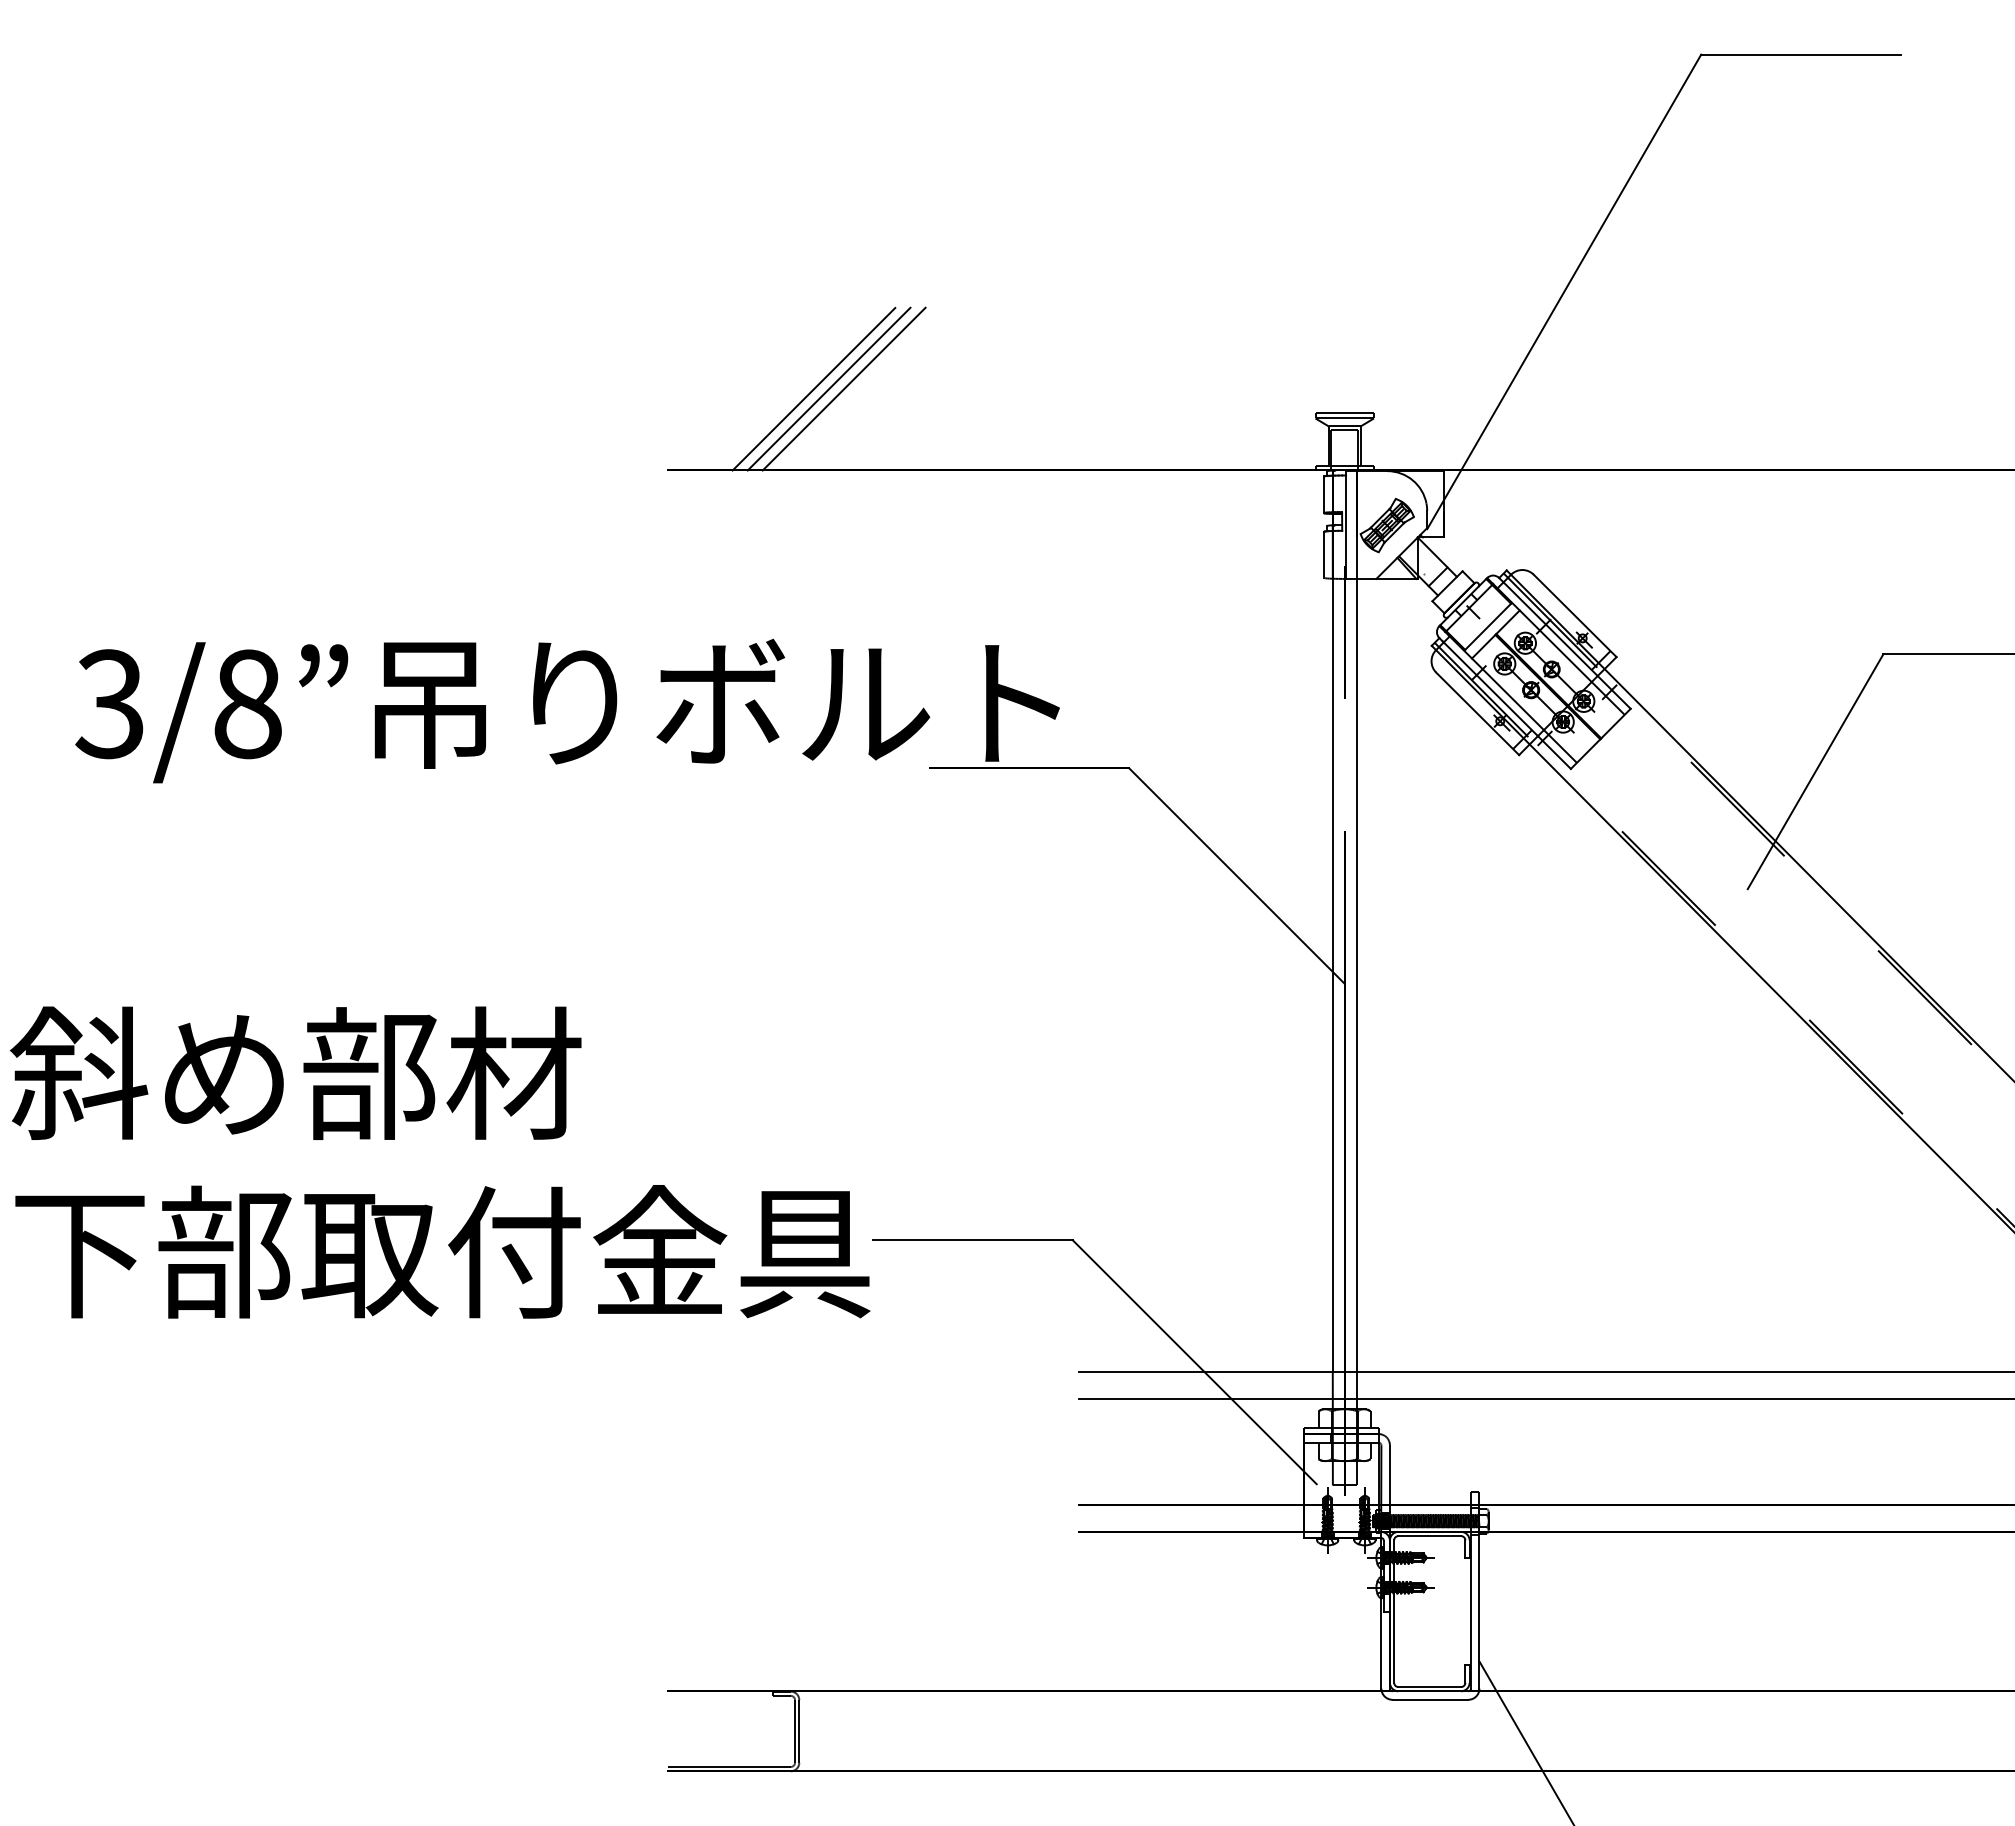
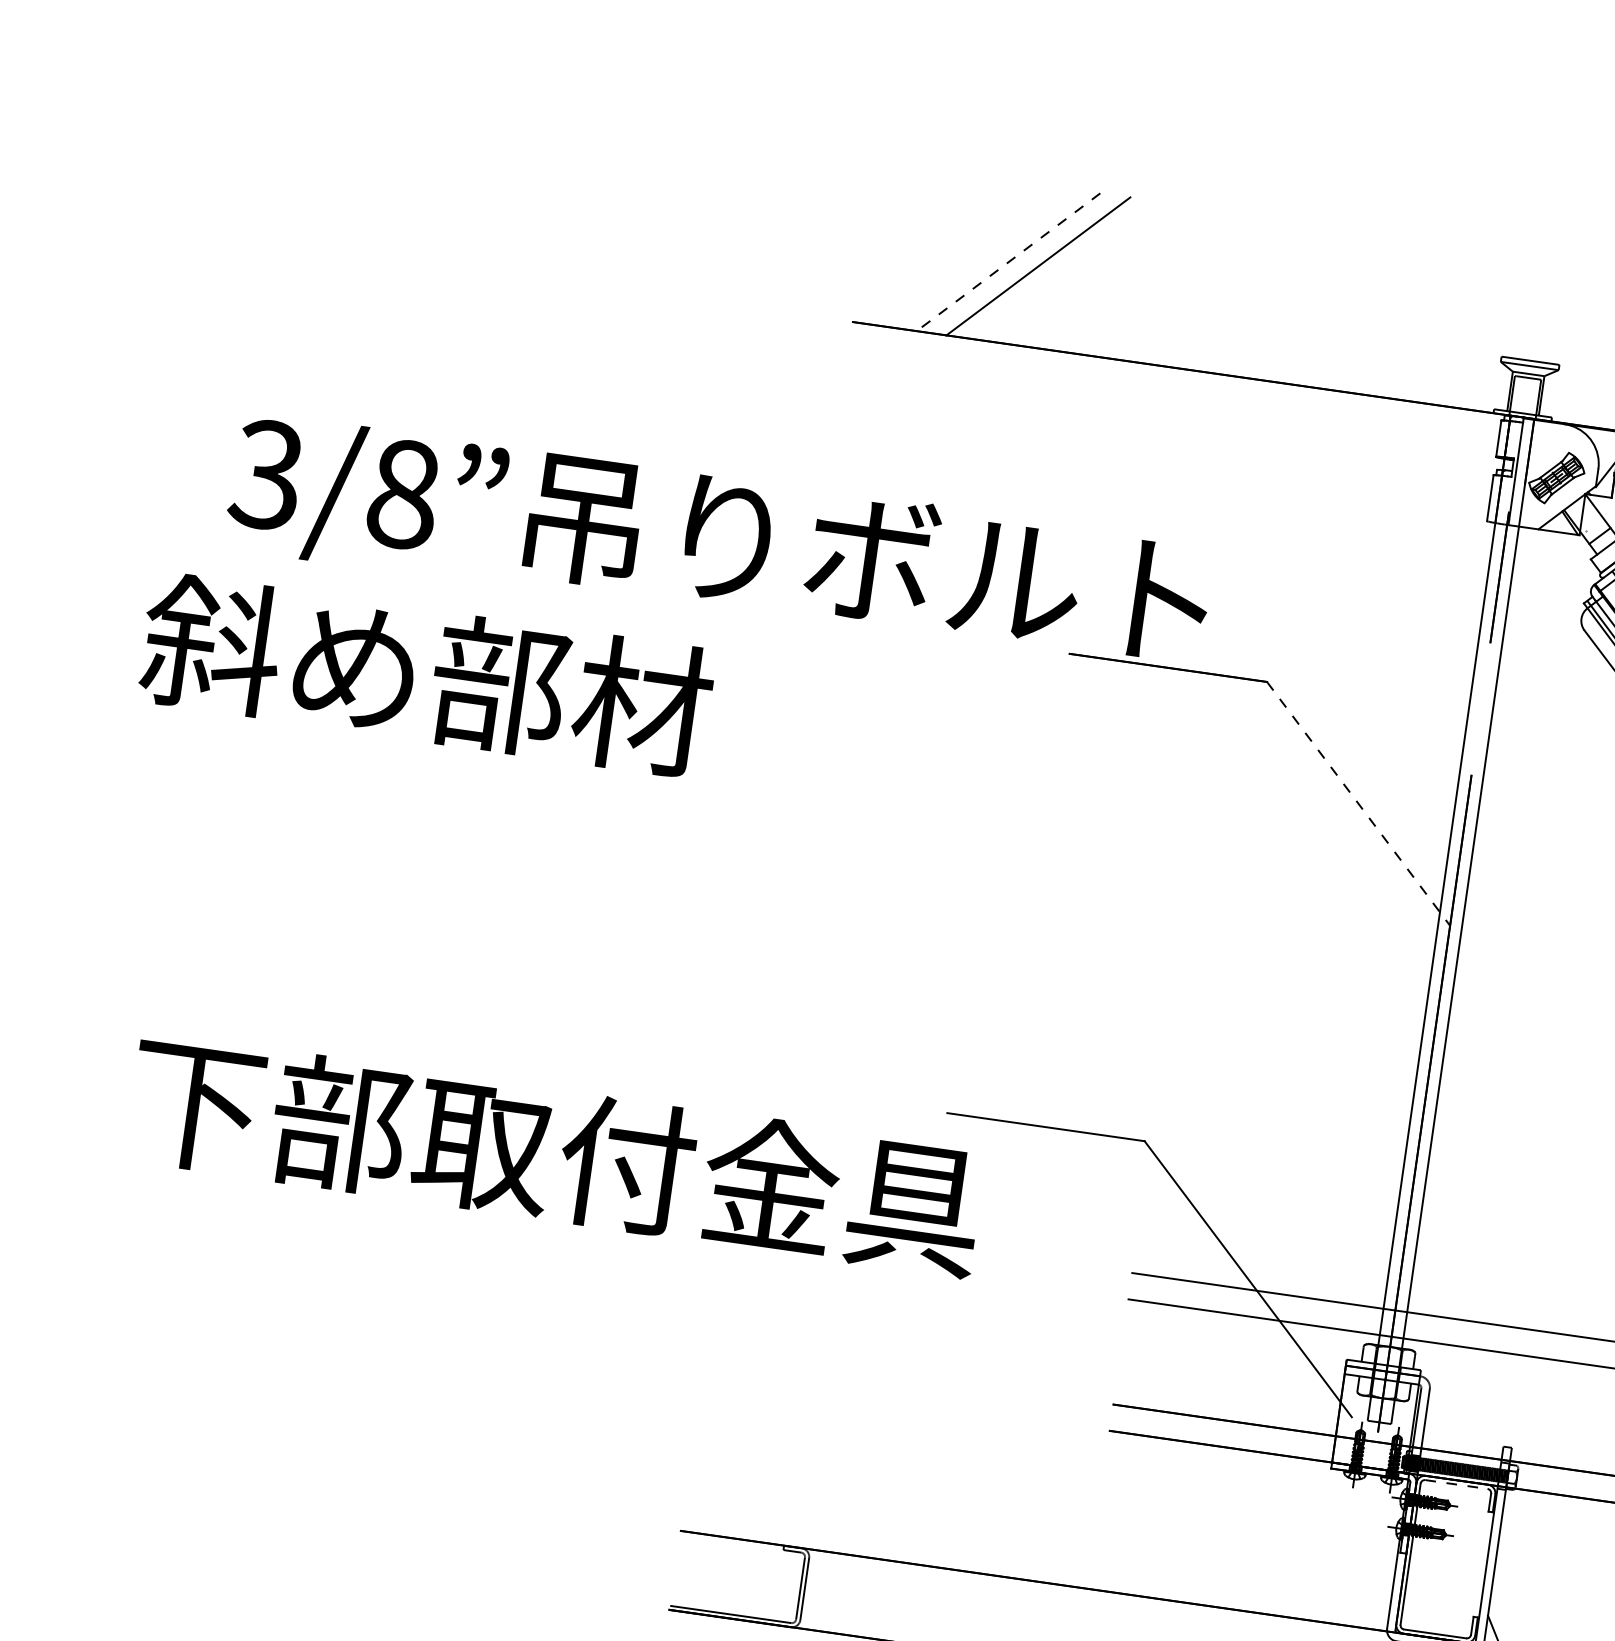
line: (828, 388) -> (1022, 263), removed
line: (813, 389) -> (1007, 262), solid -> dashed
line: (1237, 876) -> (1359, 804), solid -> dashed
text: (295, 1072) -> (426, 674), moved
text: (442, 1251) -> (555, 1154), moved
line: (1430, 1536) -> (1457, 1485), solid -> dashed

